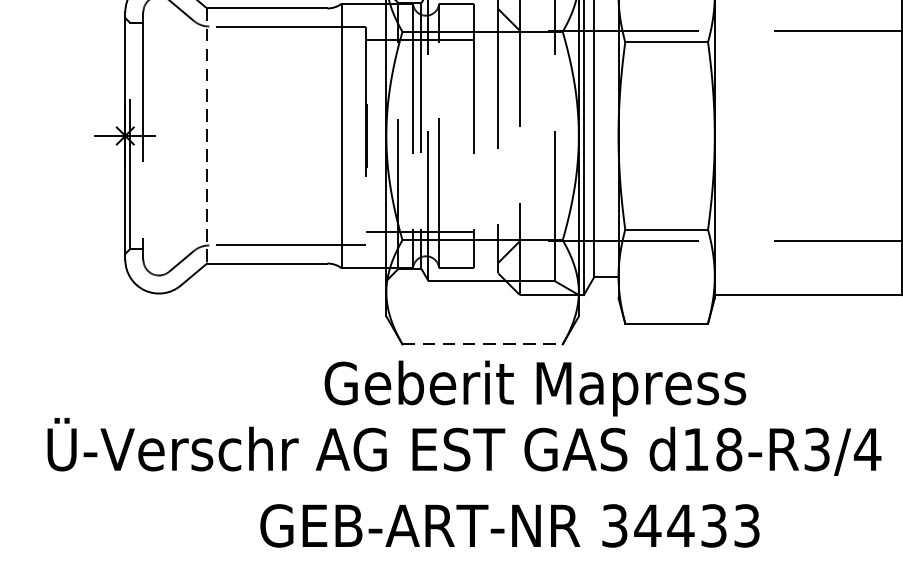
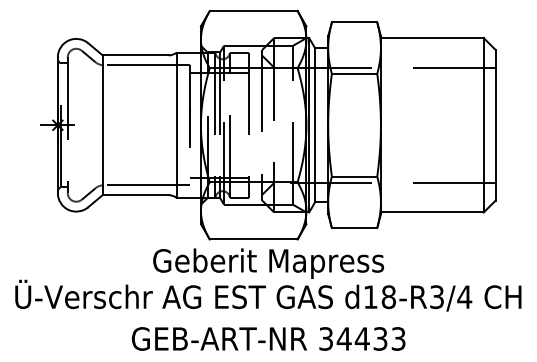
line: (206, 136) -> (102, 125), dashed -> solid
line: (482, 344) -> (253, 239), dashed -> solid
text: (535, 388) -> (268, 263), moved

